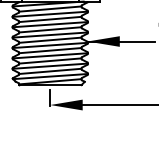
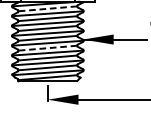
line: (49, 9) -> (47, 9), solid -> dashed
line: (49, 50) -> (47, 48), solid -> dashed

